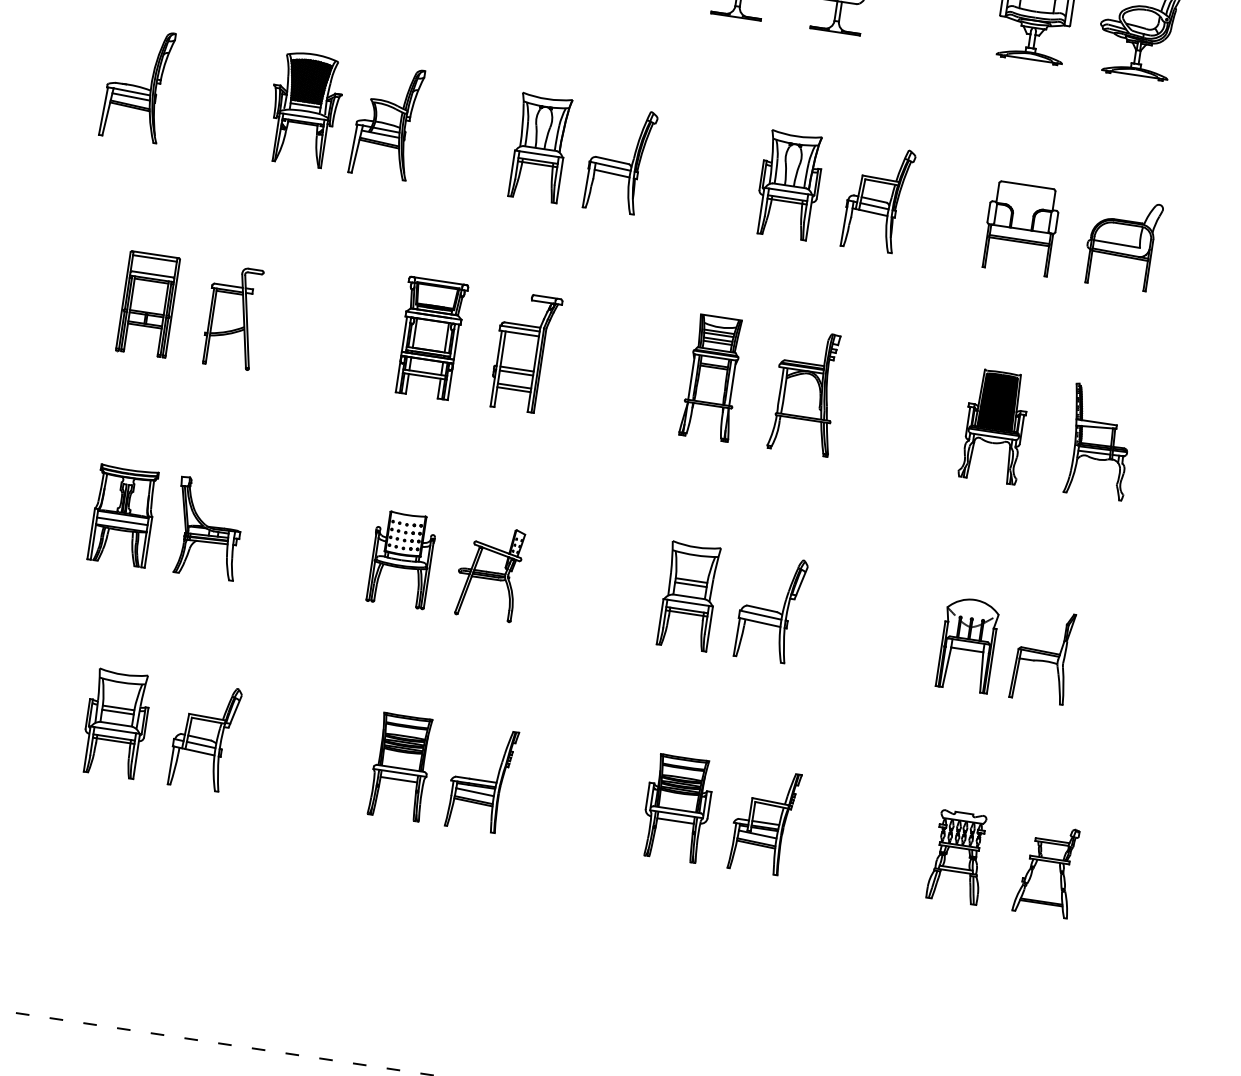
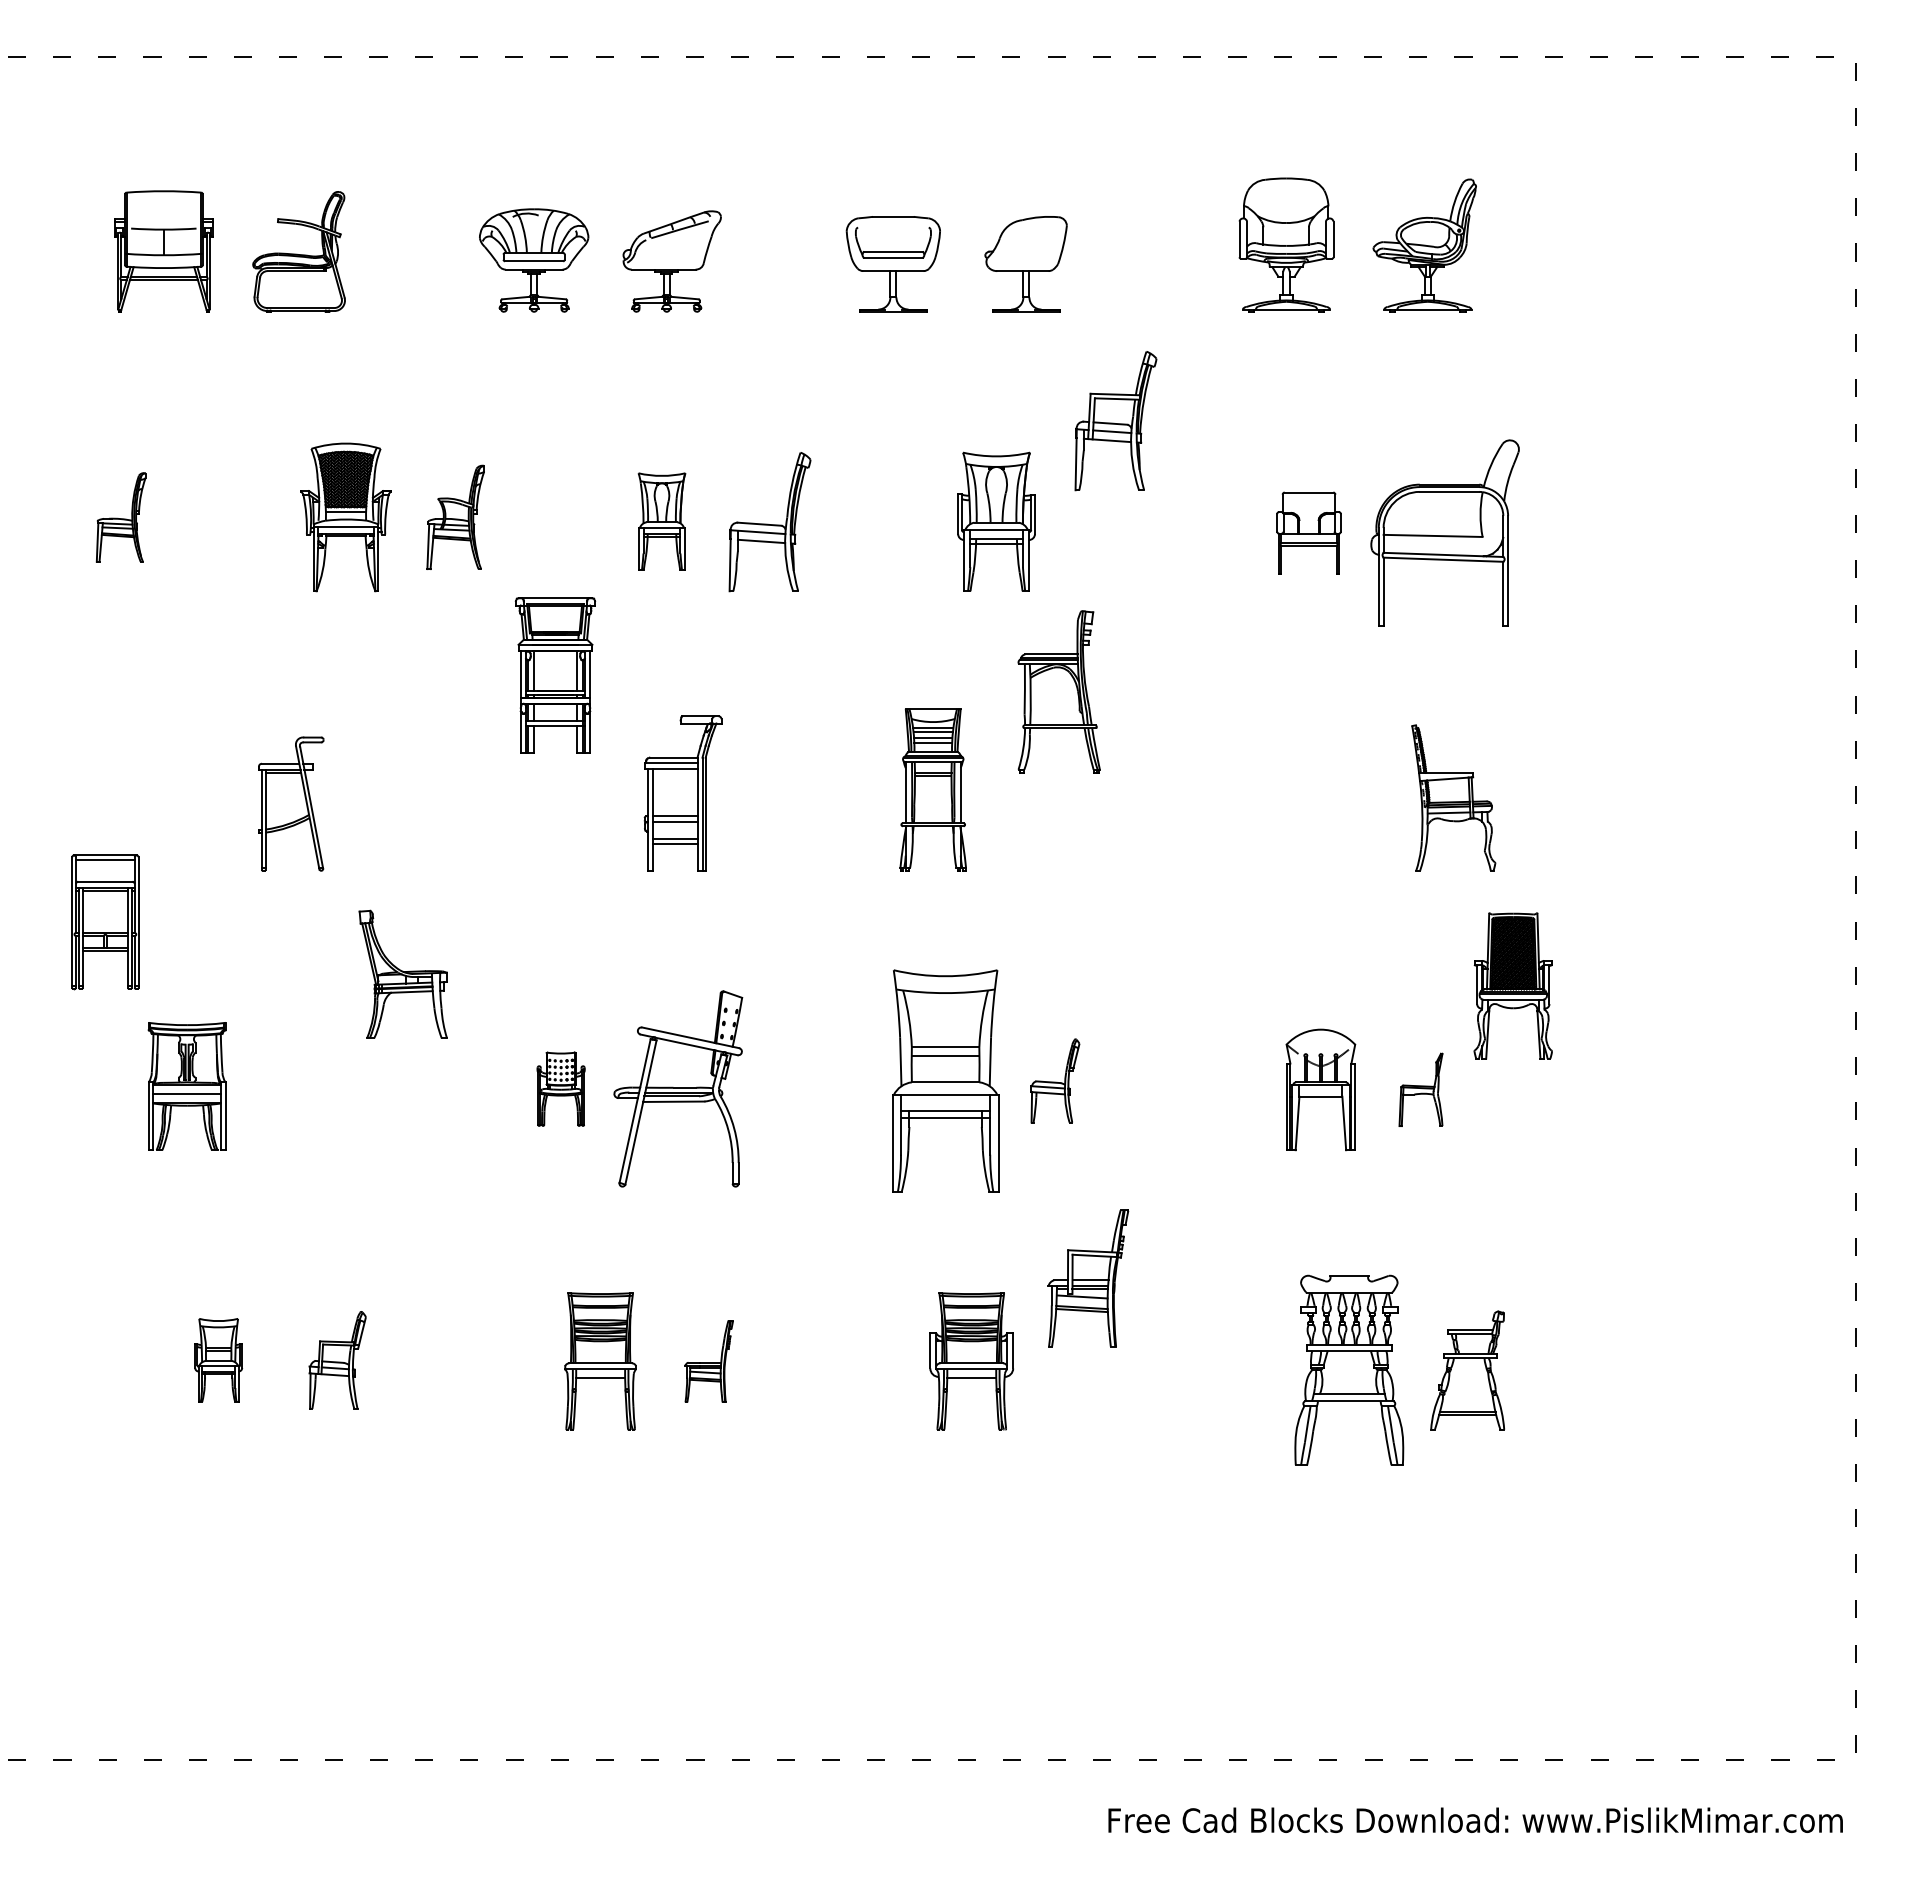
part: (136, 84) -> (120, 517), size x0.6
part: (386, 121) -> (455, 517), size x0.7
part: (539, 147) -> (661, 521), size x0.7
part: (878, 198) -> (1115, 421), moved
part: (1020, 227) -> (1308, 532), size x0.7
part: (1123, 243) -> (1445, 532), size x1.6
part: (148, 304) -> (105, 922), moved
part: (430, 338) -> (555, 675), moved
part: (805, 391) -> (1058, 691), moved
part: (994, 425) -> (1512, 985), moved
part: (207, 527) -> (402, 973), moved
part: (401, 559) -> (560, 1089), size x0.6
part: (489, 572) -> (678, 1089), size x1.6
part: (689, 596) -> (945, 1080), size x1.6
part: (771, 608) -> (1055, 1080), size x0.6
part: (1042, 655) -> (1420, 1089), size x0.6
part: (116, 723) -> (218, 1360), size x0.6
part: (204, 737) -> (337, 1360), size x0.7
part: (481, 779) -> (708, 1361), size x0.6
part: (764, 821) -> (1088, 1278), moved
part: (957, 857) -> (1348, 1370), size x1.6

